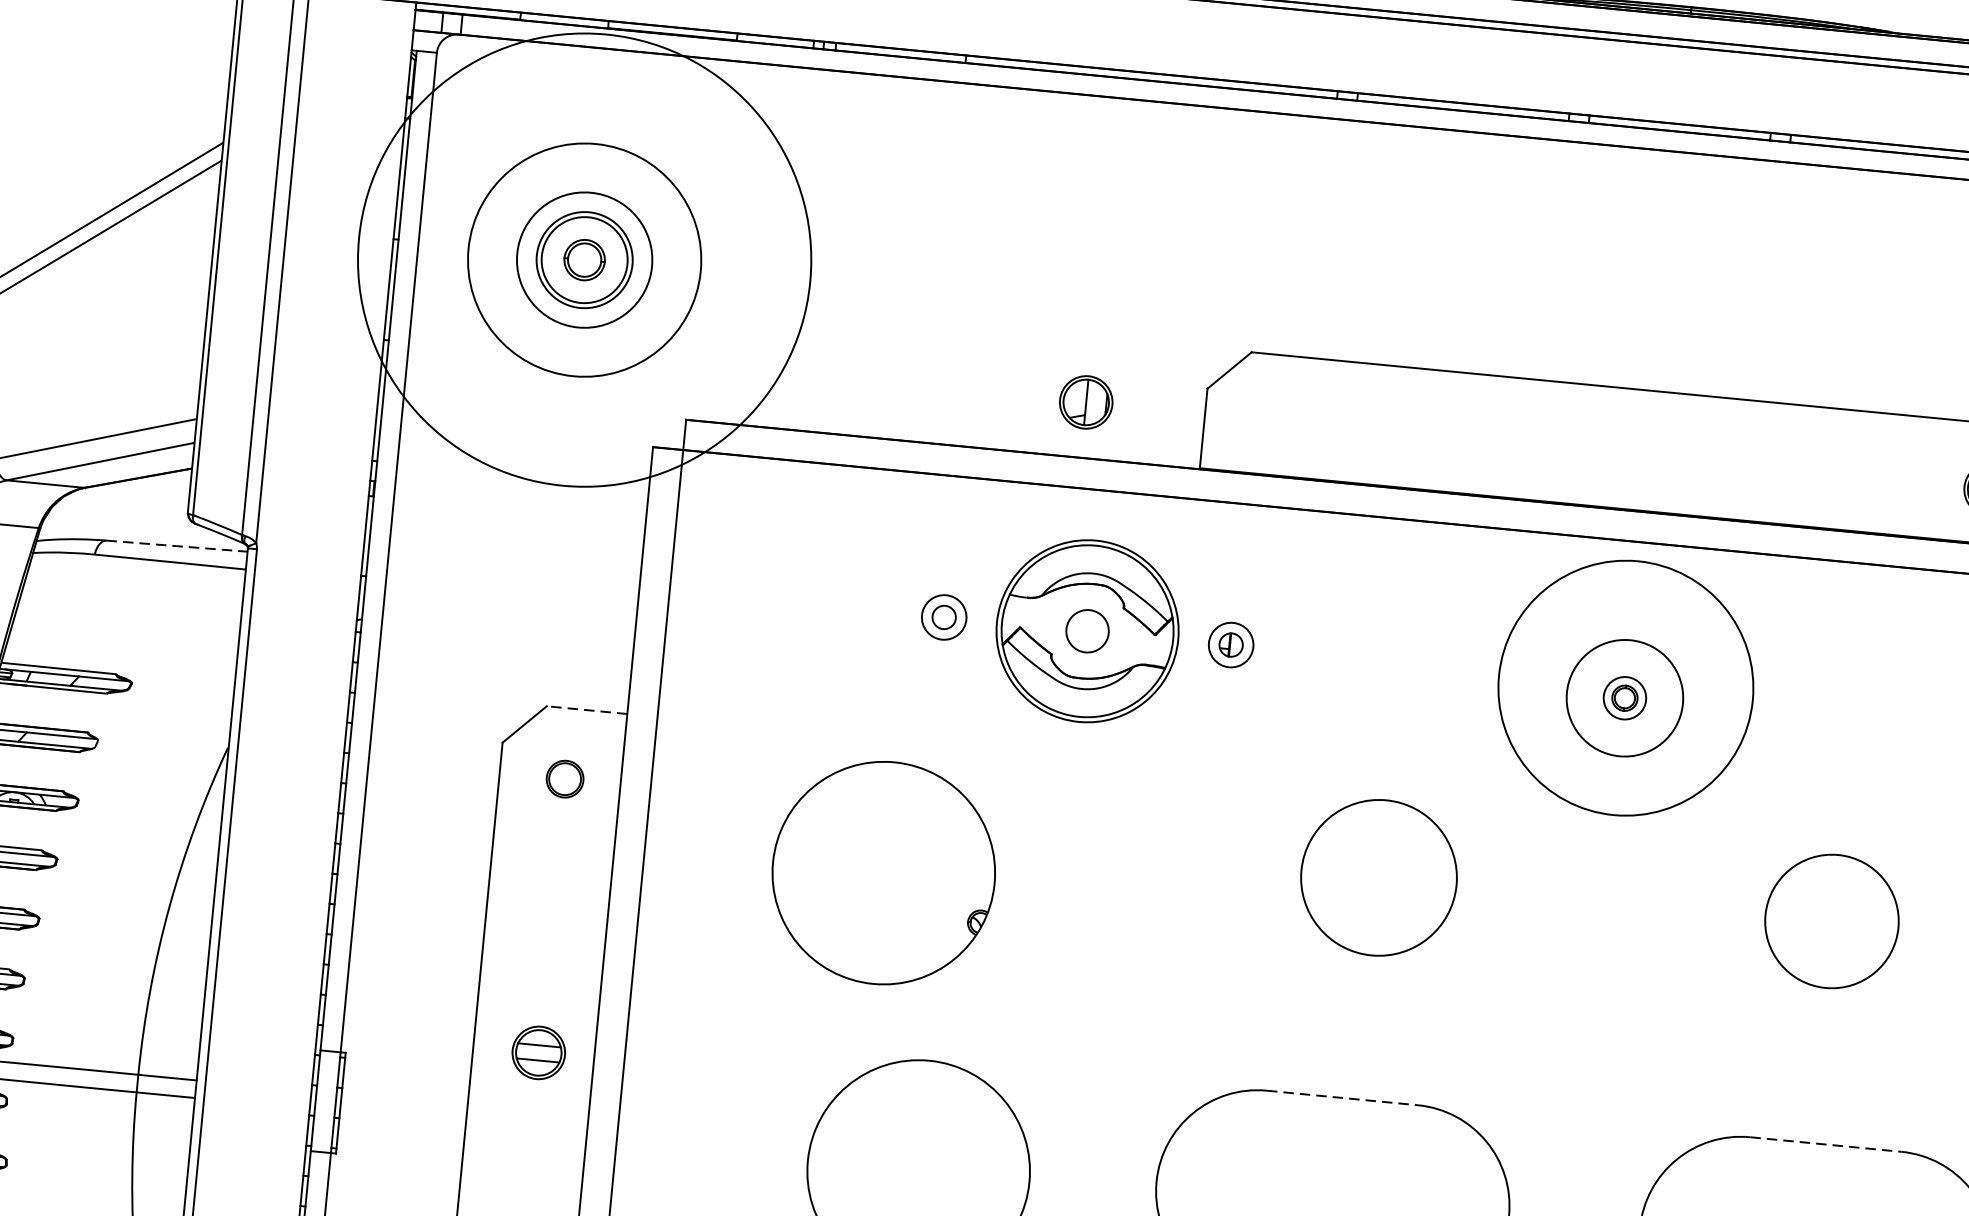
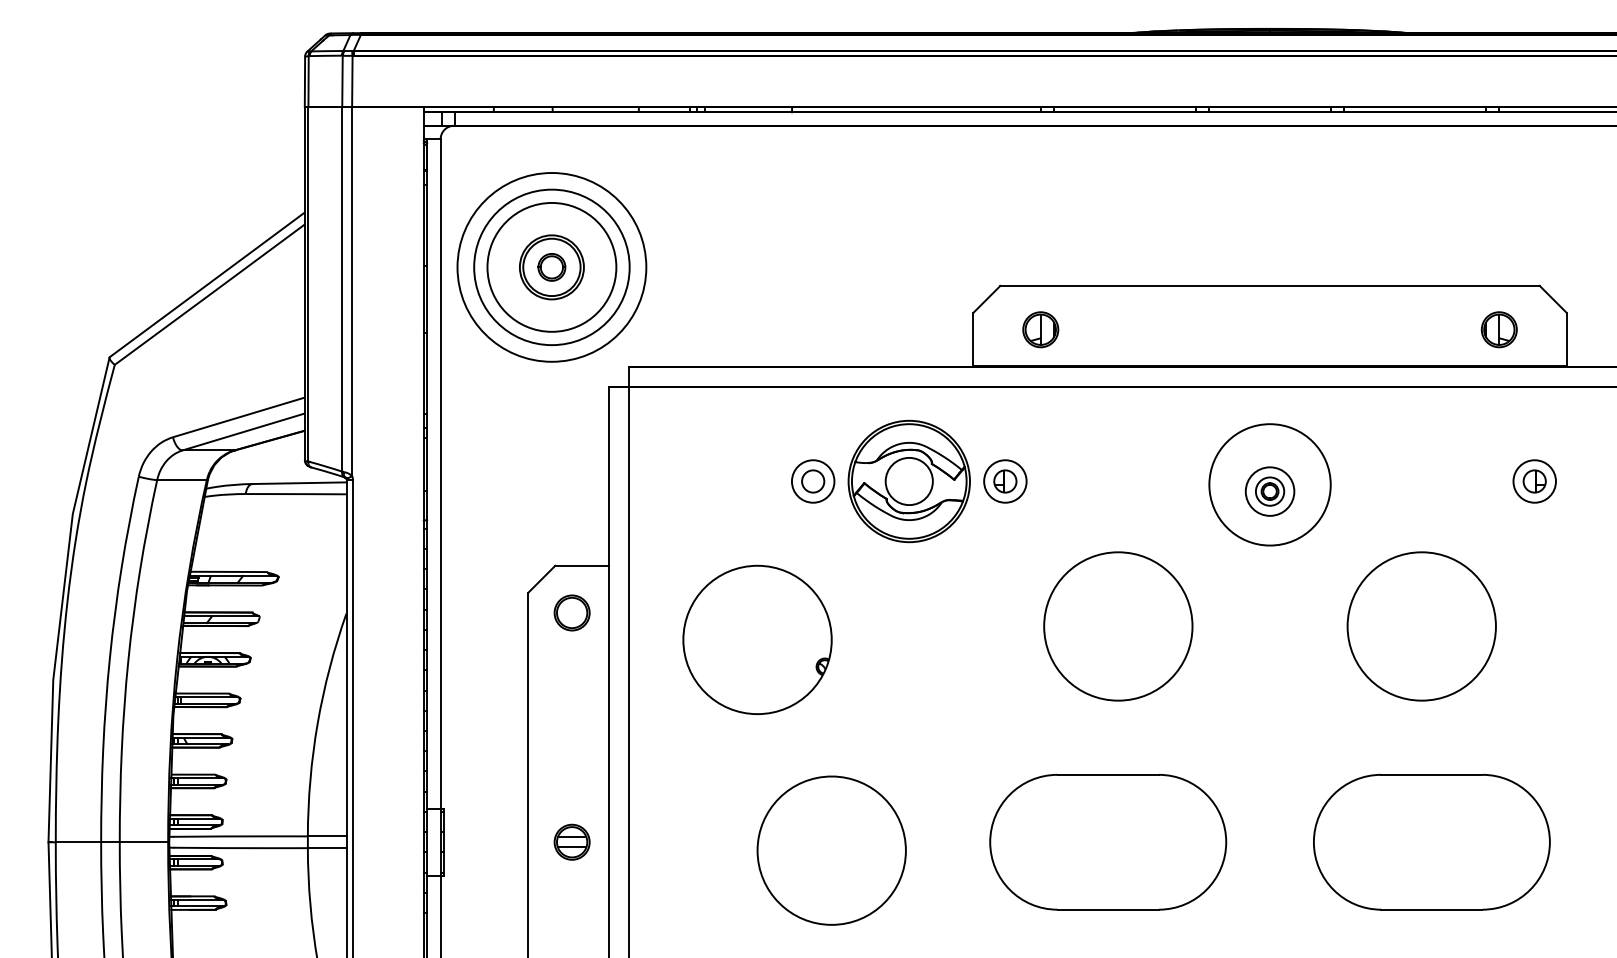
circle: (584, 258) -> (551, 266), size x1.43
circle: (584, 260) -> (551, 267), size x0.62
part: (1085, 402) -> (1040, 329), moved
line: (178, 546) -> (300, 483), dashed -> solid
part: (944, 617) -> (813, 481), size x1.43
circle: (1086, 631) -> (908, 481), size x1.67
part: (1231, 645) -> (1005, 481), size x1.43
circle: (1625, 687) -> (1269, 484), size x0.71
circle: (1624, 698) -> (1269, 491), size x0.62
line: (587, 709) -> (582, 565), dashed -> solid
part: (564, 778) -> (571, 612), size x1.43
part: (883, 872) -> (757, 639), moved
circle: (1379, 877) -> (1118, 626), size x1.43
circle: (1831, 921) -> (1421, 626), size x1.67
part: (537, 1051) -> (571, 841), moved
line: (1342, 1097) -> (1108, 774), dashed -> solid
line: (1825, 1143) -> (1431, 774), dashed -> solid

